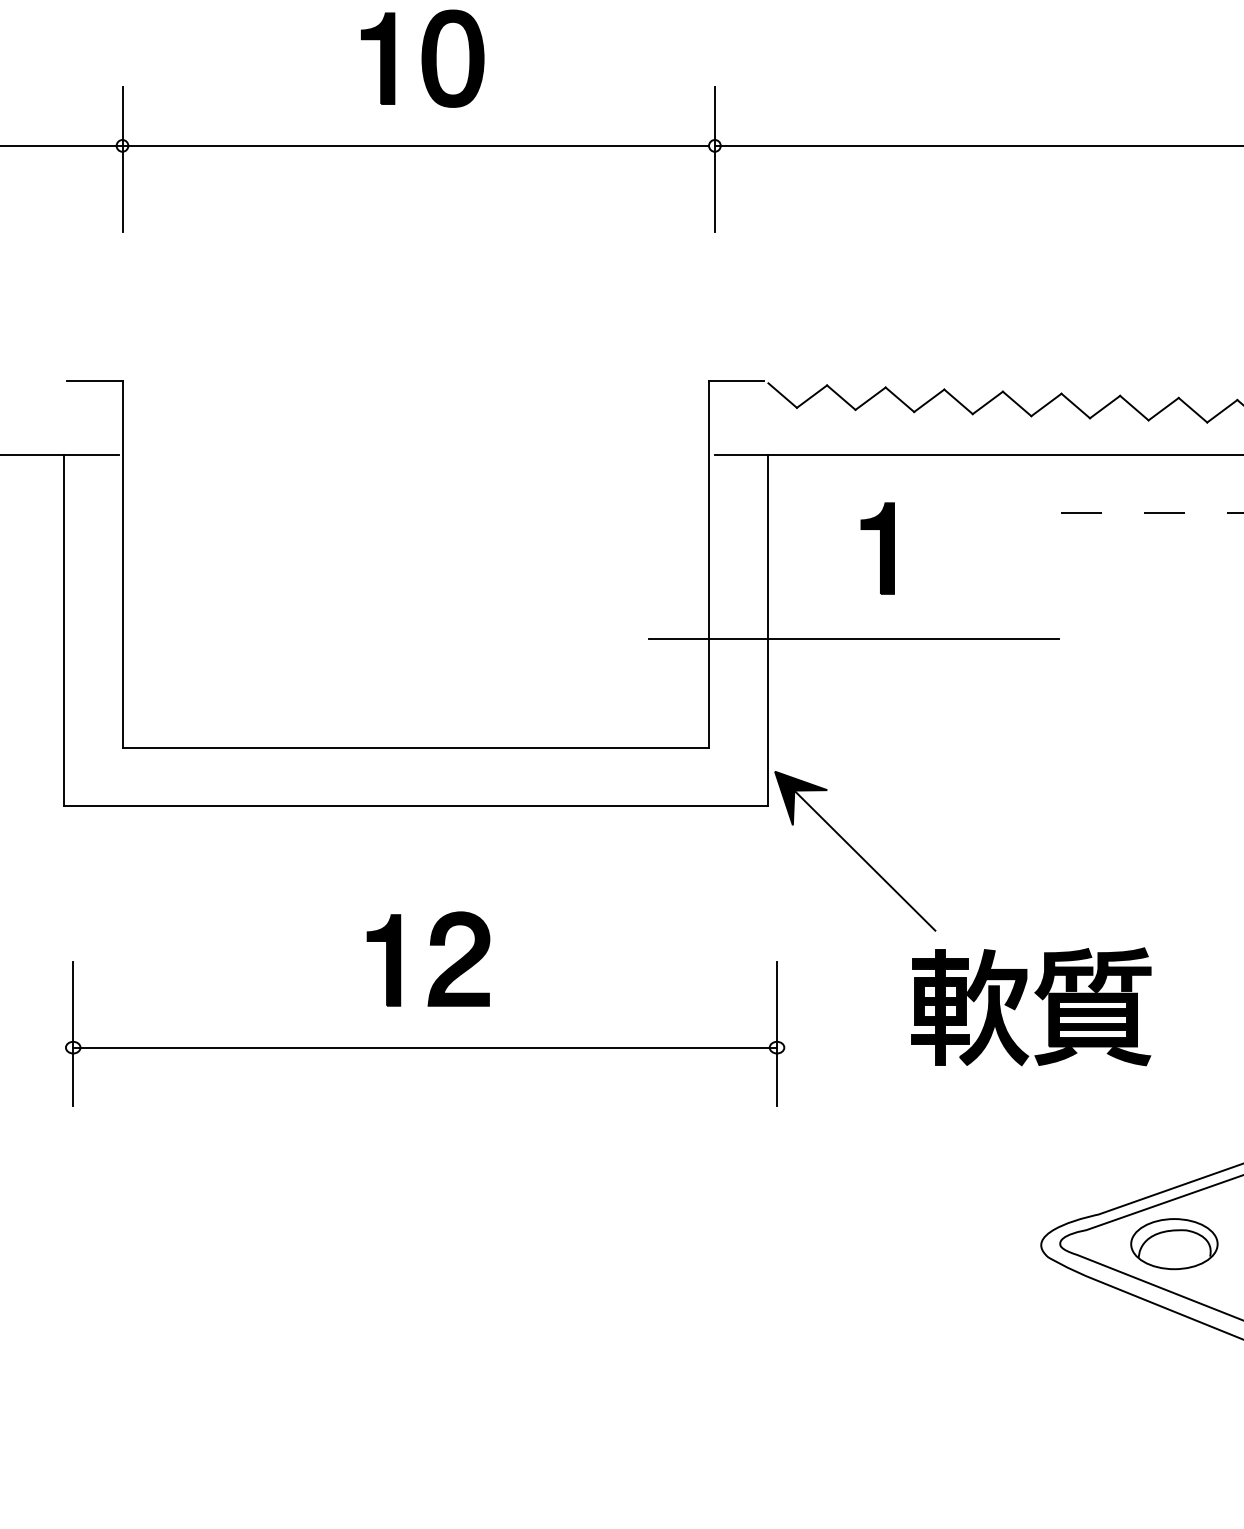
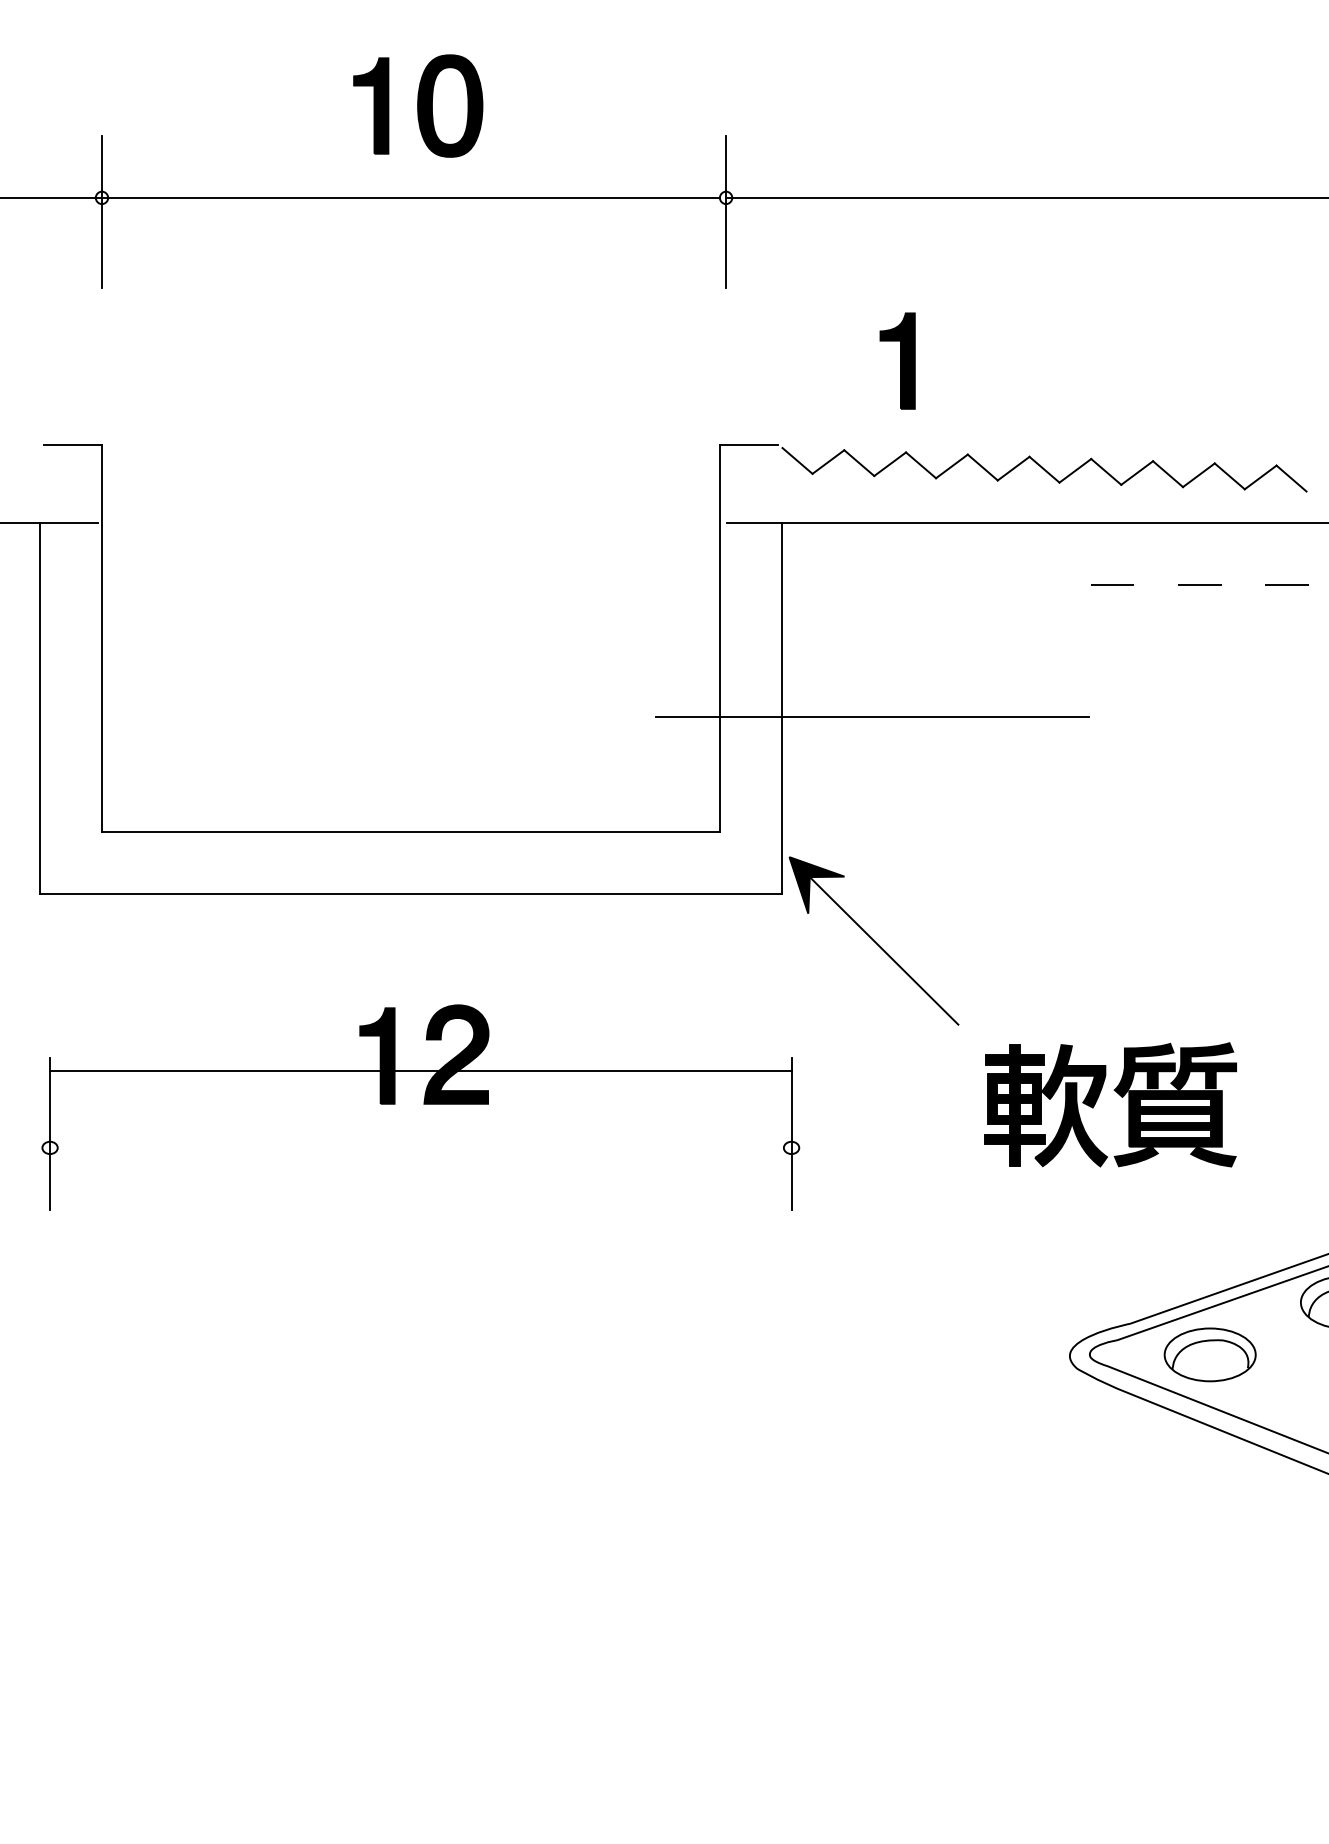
part: (877, 547) -> (897, 360), moved
part: (1039, 997) -> (1119, 1095), moved
line: (424, 1047) -> (420, 1070), moved

